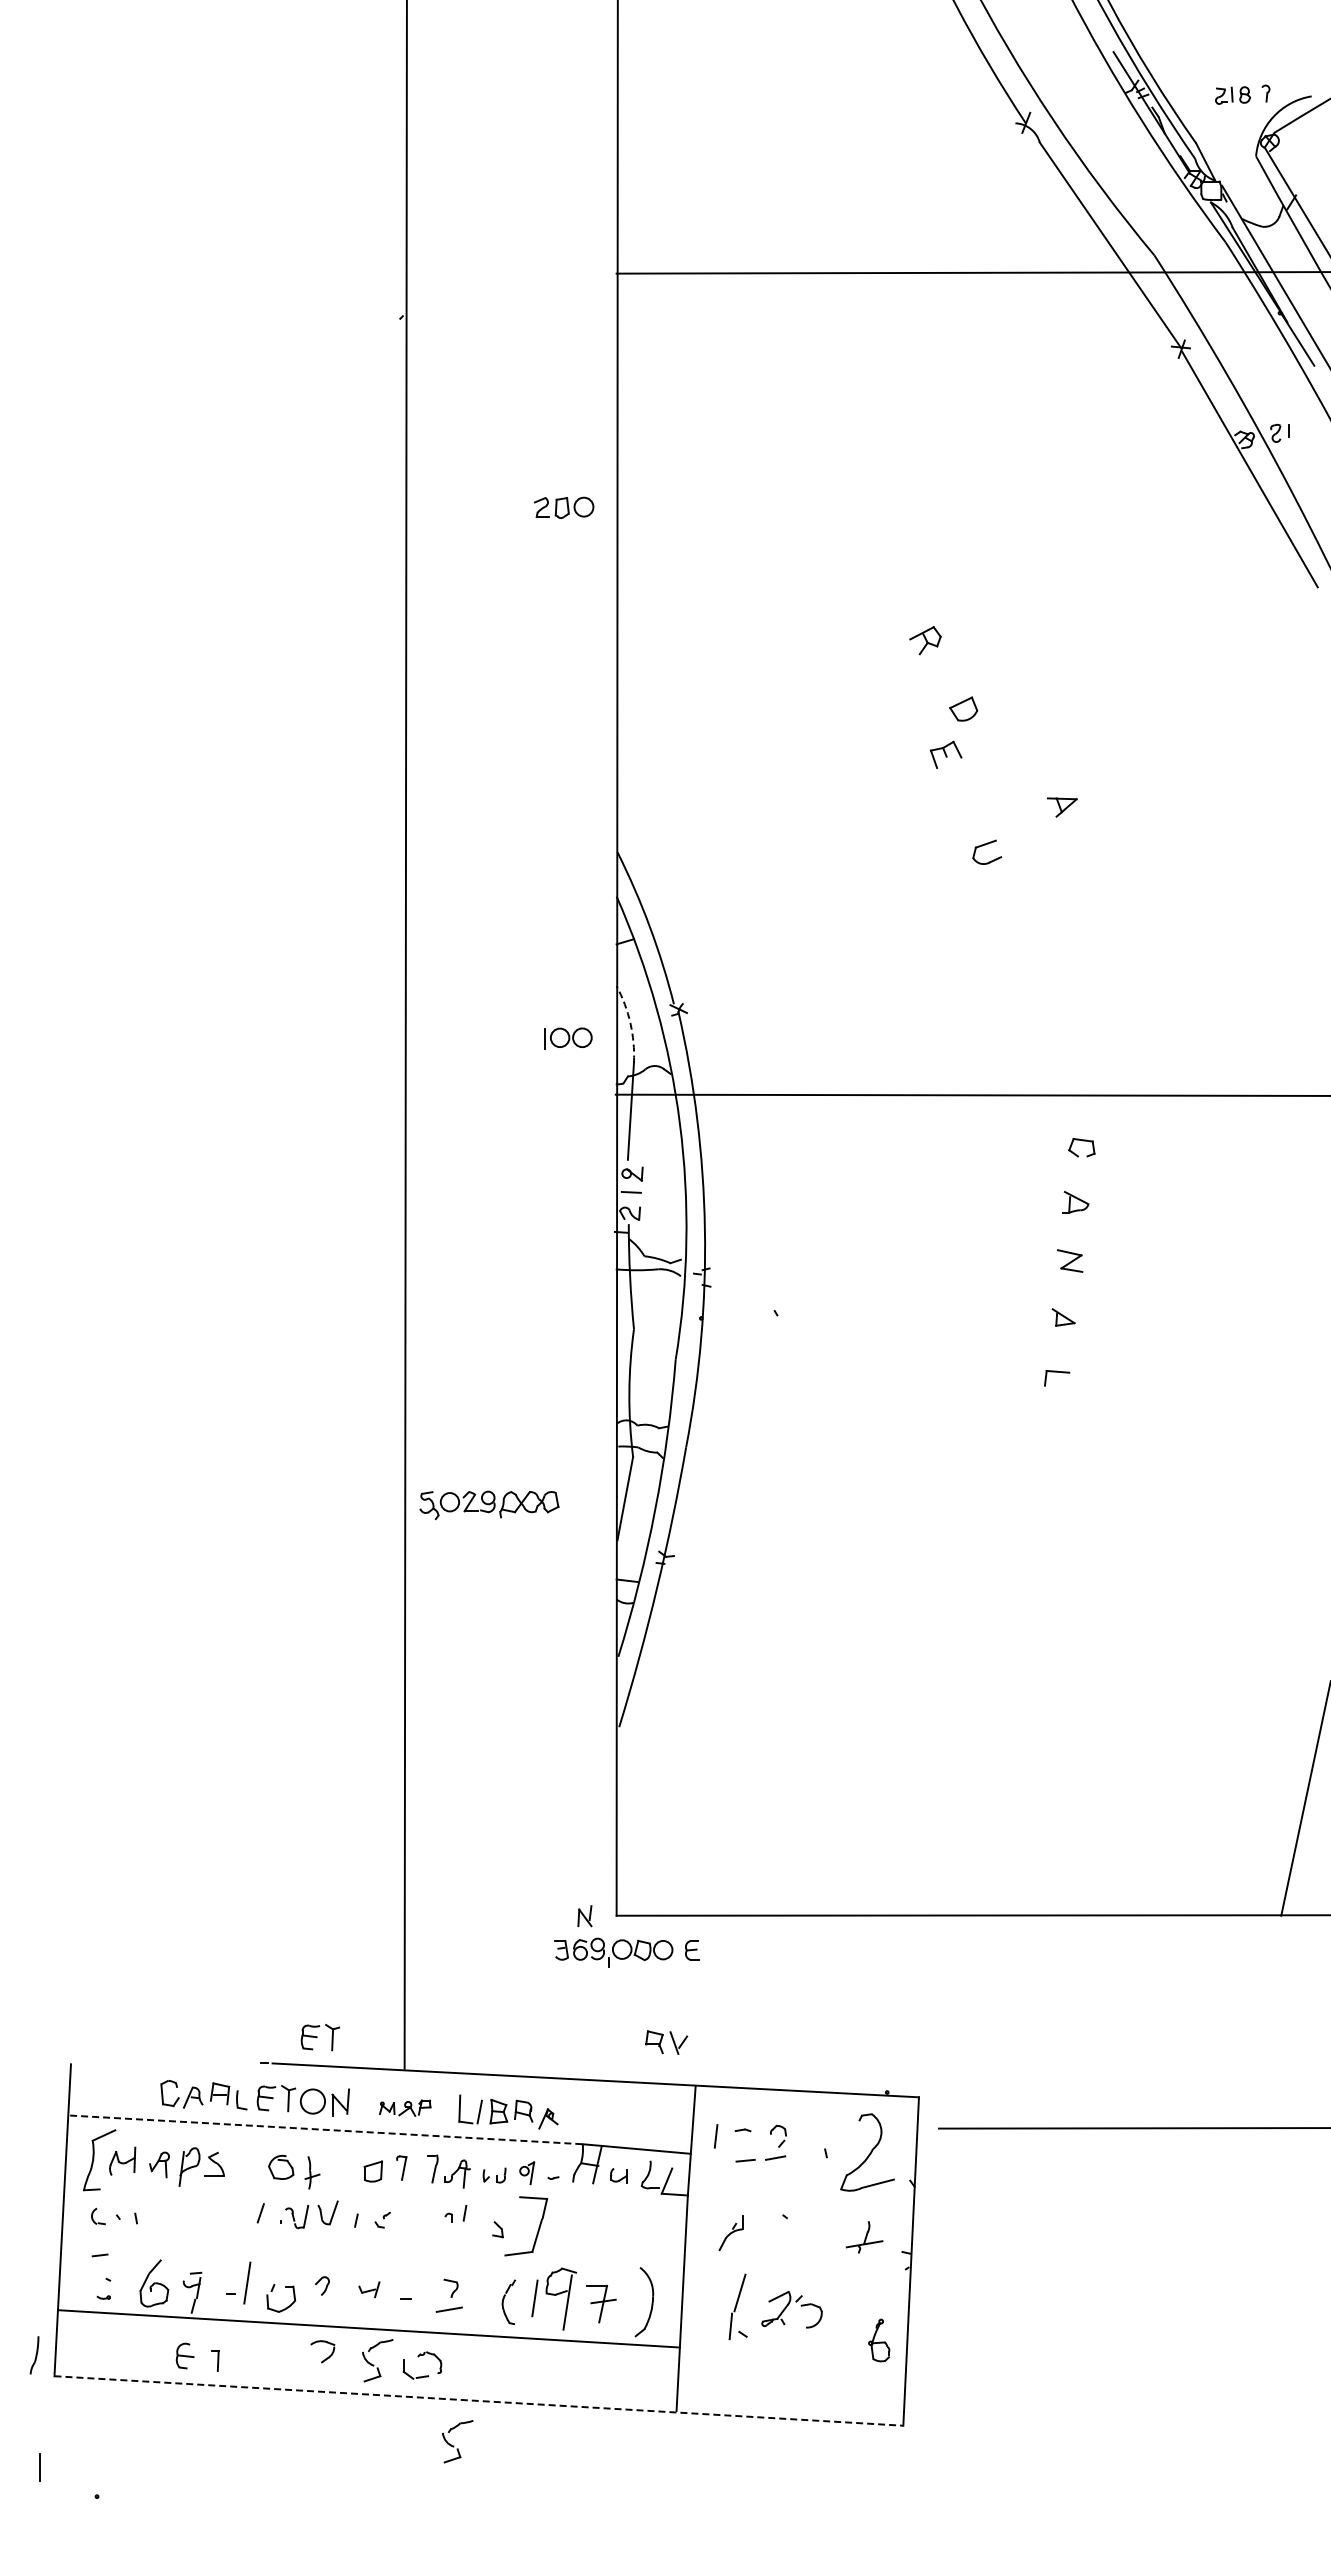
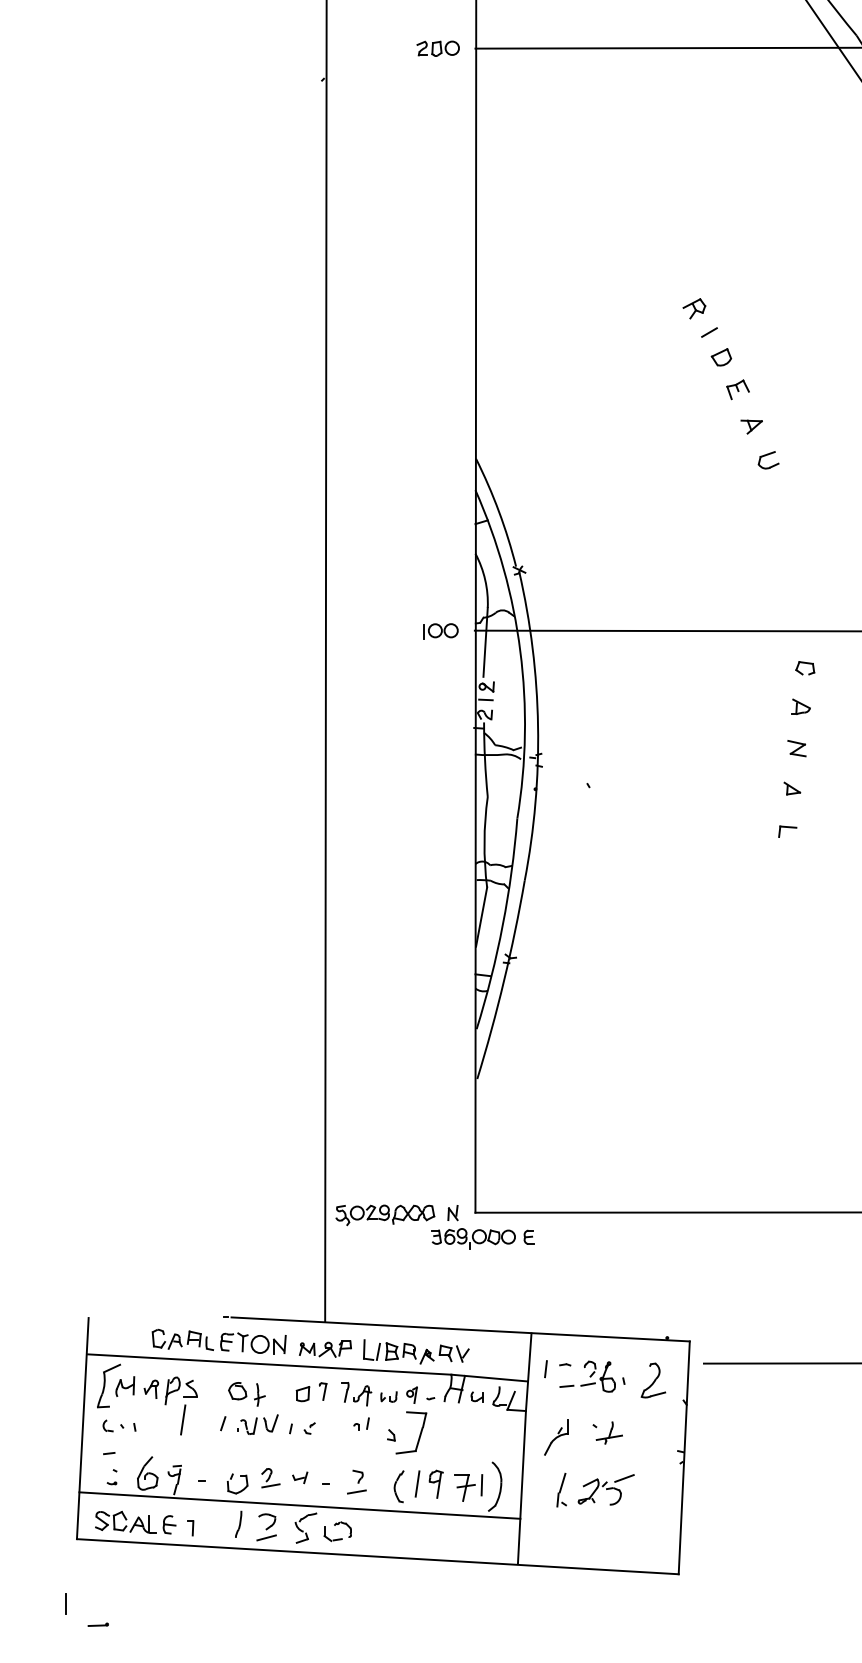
part: (564, 507) -> (438, 48), moved
line: (946, 674) -> (709, 332), added
part: (945, 754) -> (737, 389), moved
part: (1062, 807) -> (751, 427), moved
part: (985, 845) -> (767, 455), moved
arc: (630, 1023) -> (485, 580), dashed -> solid
part: (568, 1038) -> (441, 631), moved
part: (489, 1505) -> (385, 1215), moved
part: (320, 2037) -> (265, 1299), removed
part: (666, 2042) -> (454, 1353), moved
part: (405, 2108) -> (325, 1349), size x1.43
line: (326, 2129) -> (269, 1364), dashed -> solid
part: (867, 2152) -> (653, 1380), size x0.62
part: (730, 2233) -> (556, 1437), size x1.43
part: (864, 2237) -> (609, 1433), moved
line: (247, 2282) -> (183, 1419), moved
line: (826, 2290) -> (624, 1478), added
part: (561, 2298) -> (436, 1484), size x0.62
line: (625, 2299) -> (481, 1484), added
line: (328, 2300) -> (271, 1485), added
part: (738, 2307) -> (561, 1490), size x0.71
part: (879, 2340) -> (607, 1377), moved
part: (123, 2352) -> (125, 1522), added
part: (34, 2355) -> (238, 1524), moved
line: (322, 2374) -> (266, 1537), added
line: (479, 2401) -> (378, 1557), dashed -> solid
part: (457, 2441) -> (362, 1585), removed
line: (83, 2497) -> (97, 1625), added

